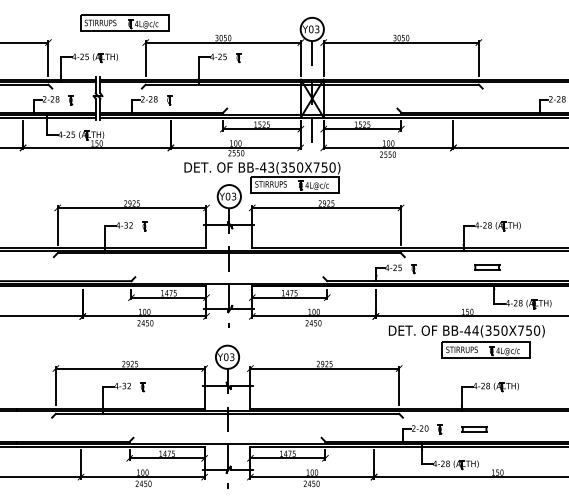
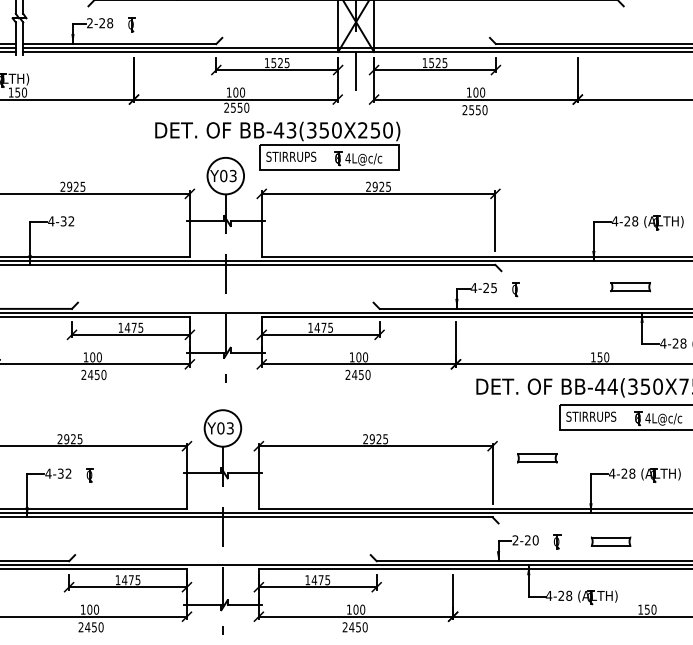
text: (316, 167) -> (362, 130), 0X750) -> 0X250)
part: (144, 226) -> (92, 223), removed
part: (427, 376) -> (537, 458), added

